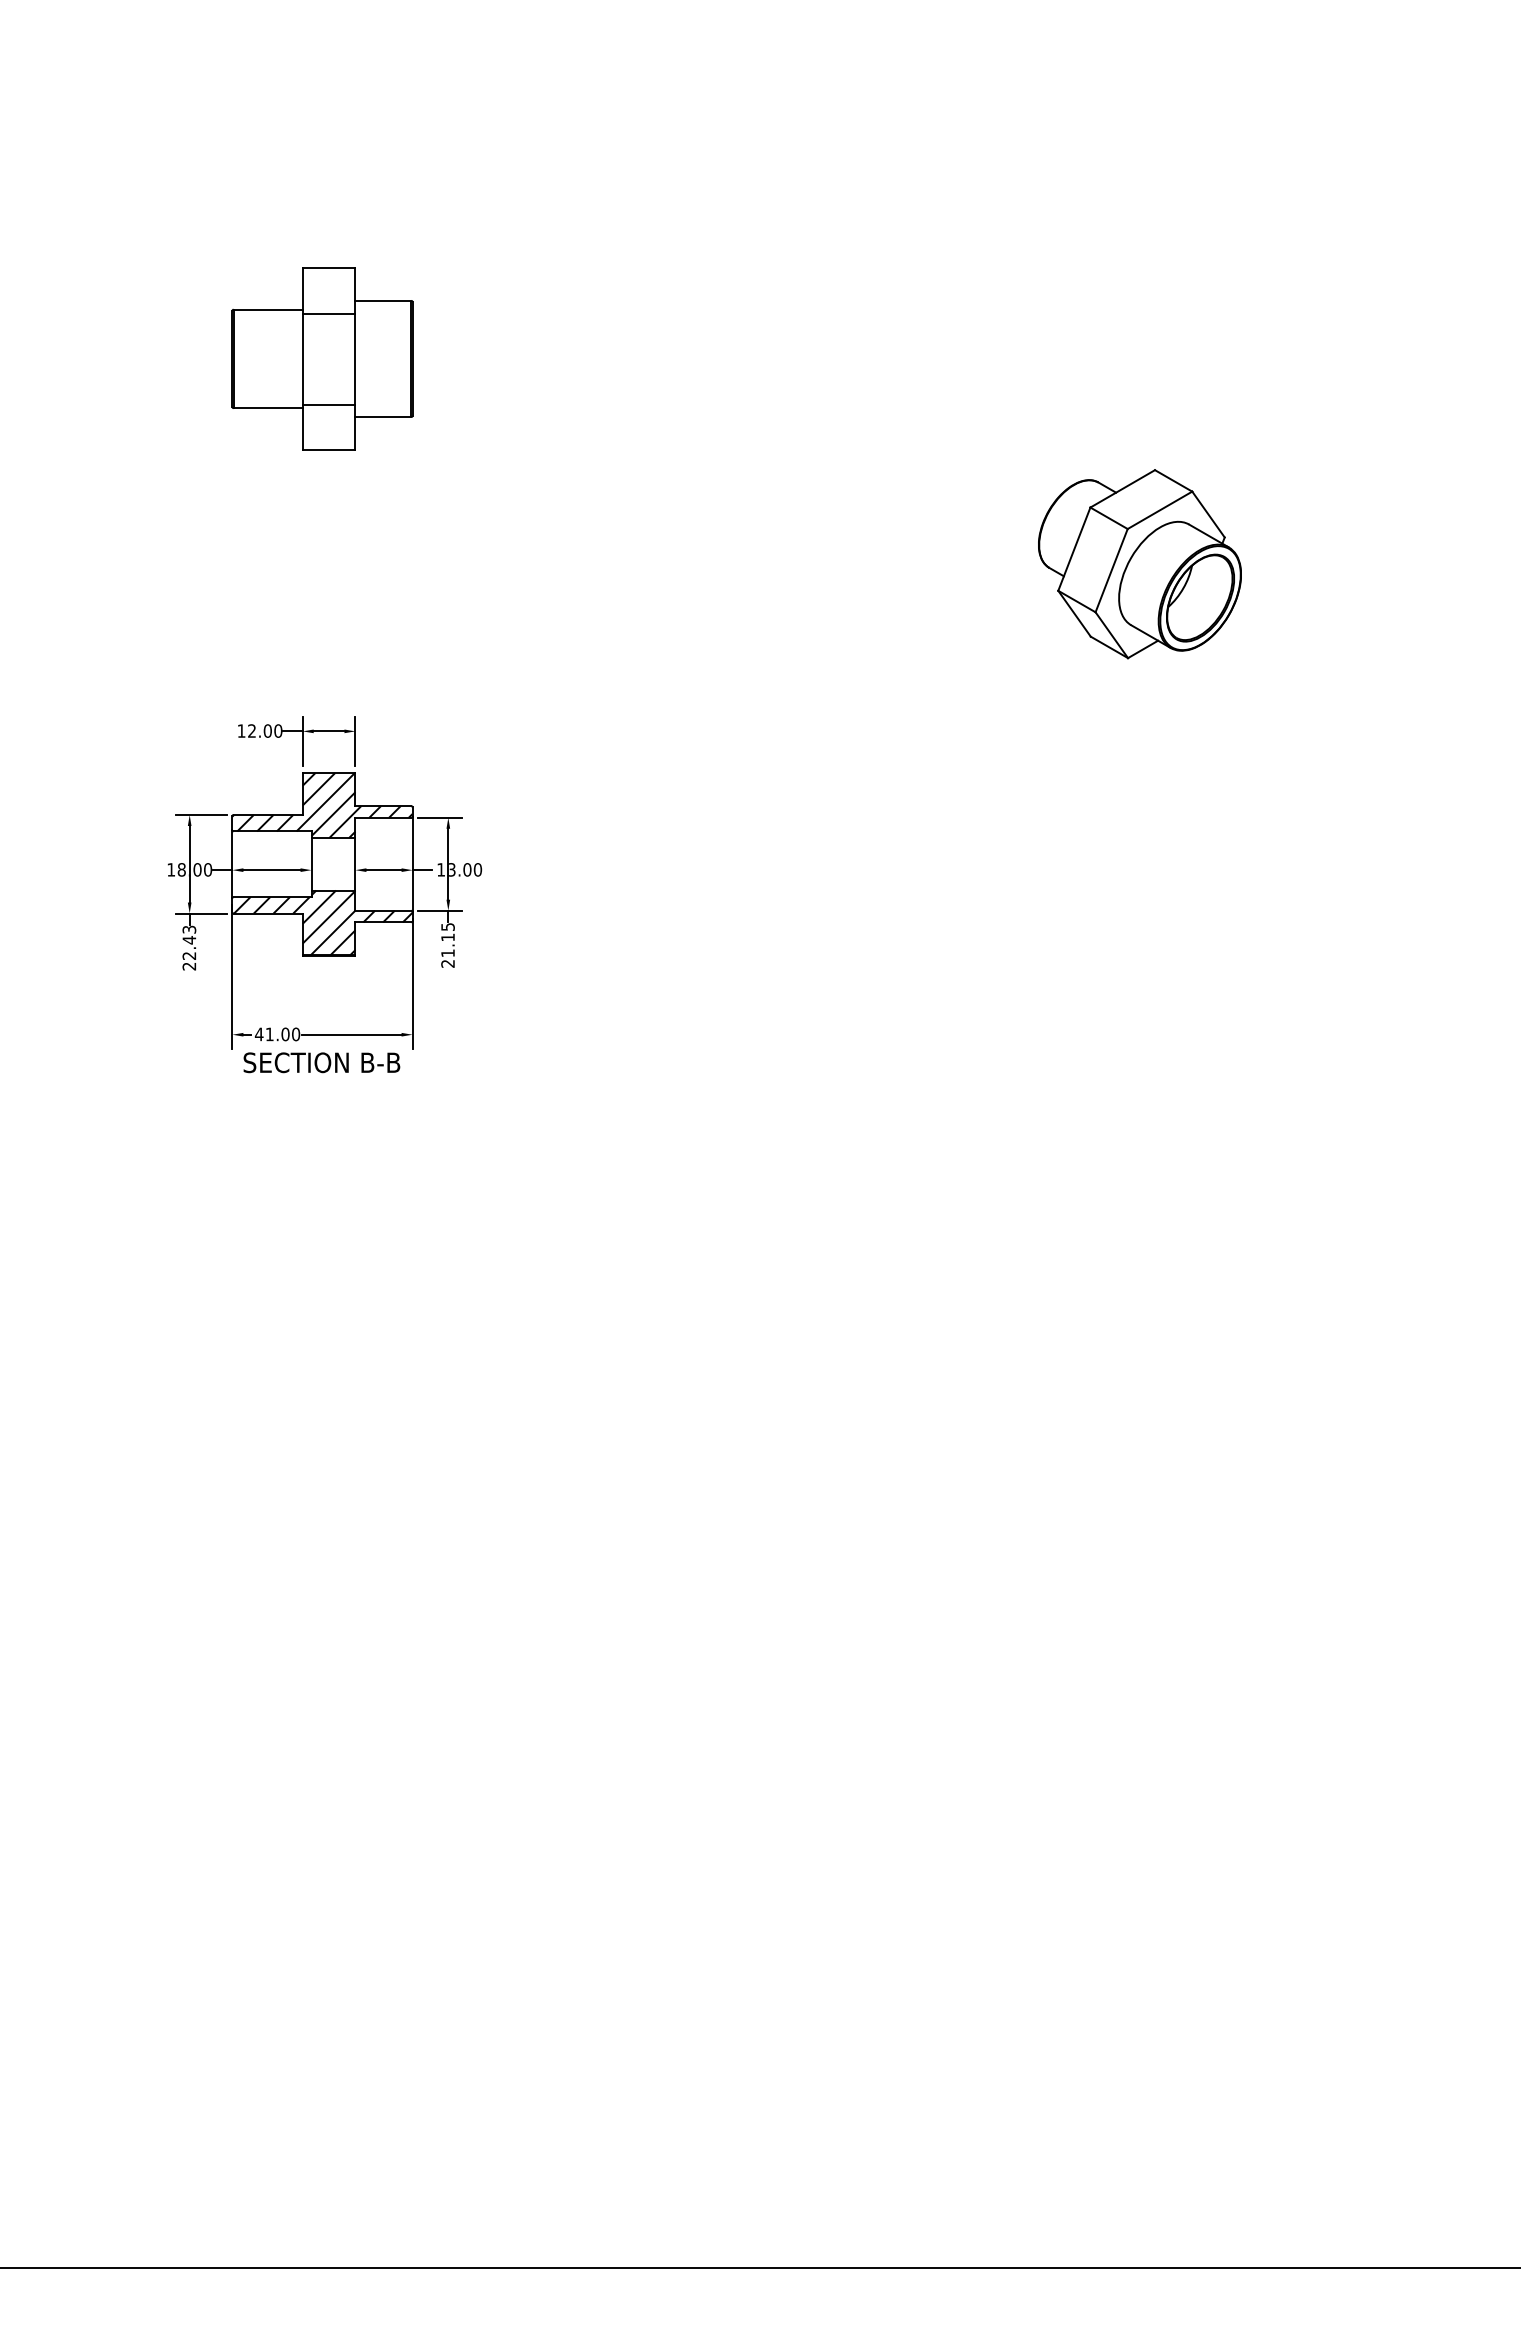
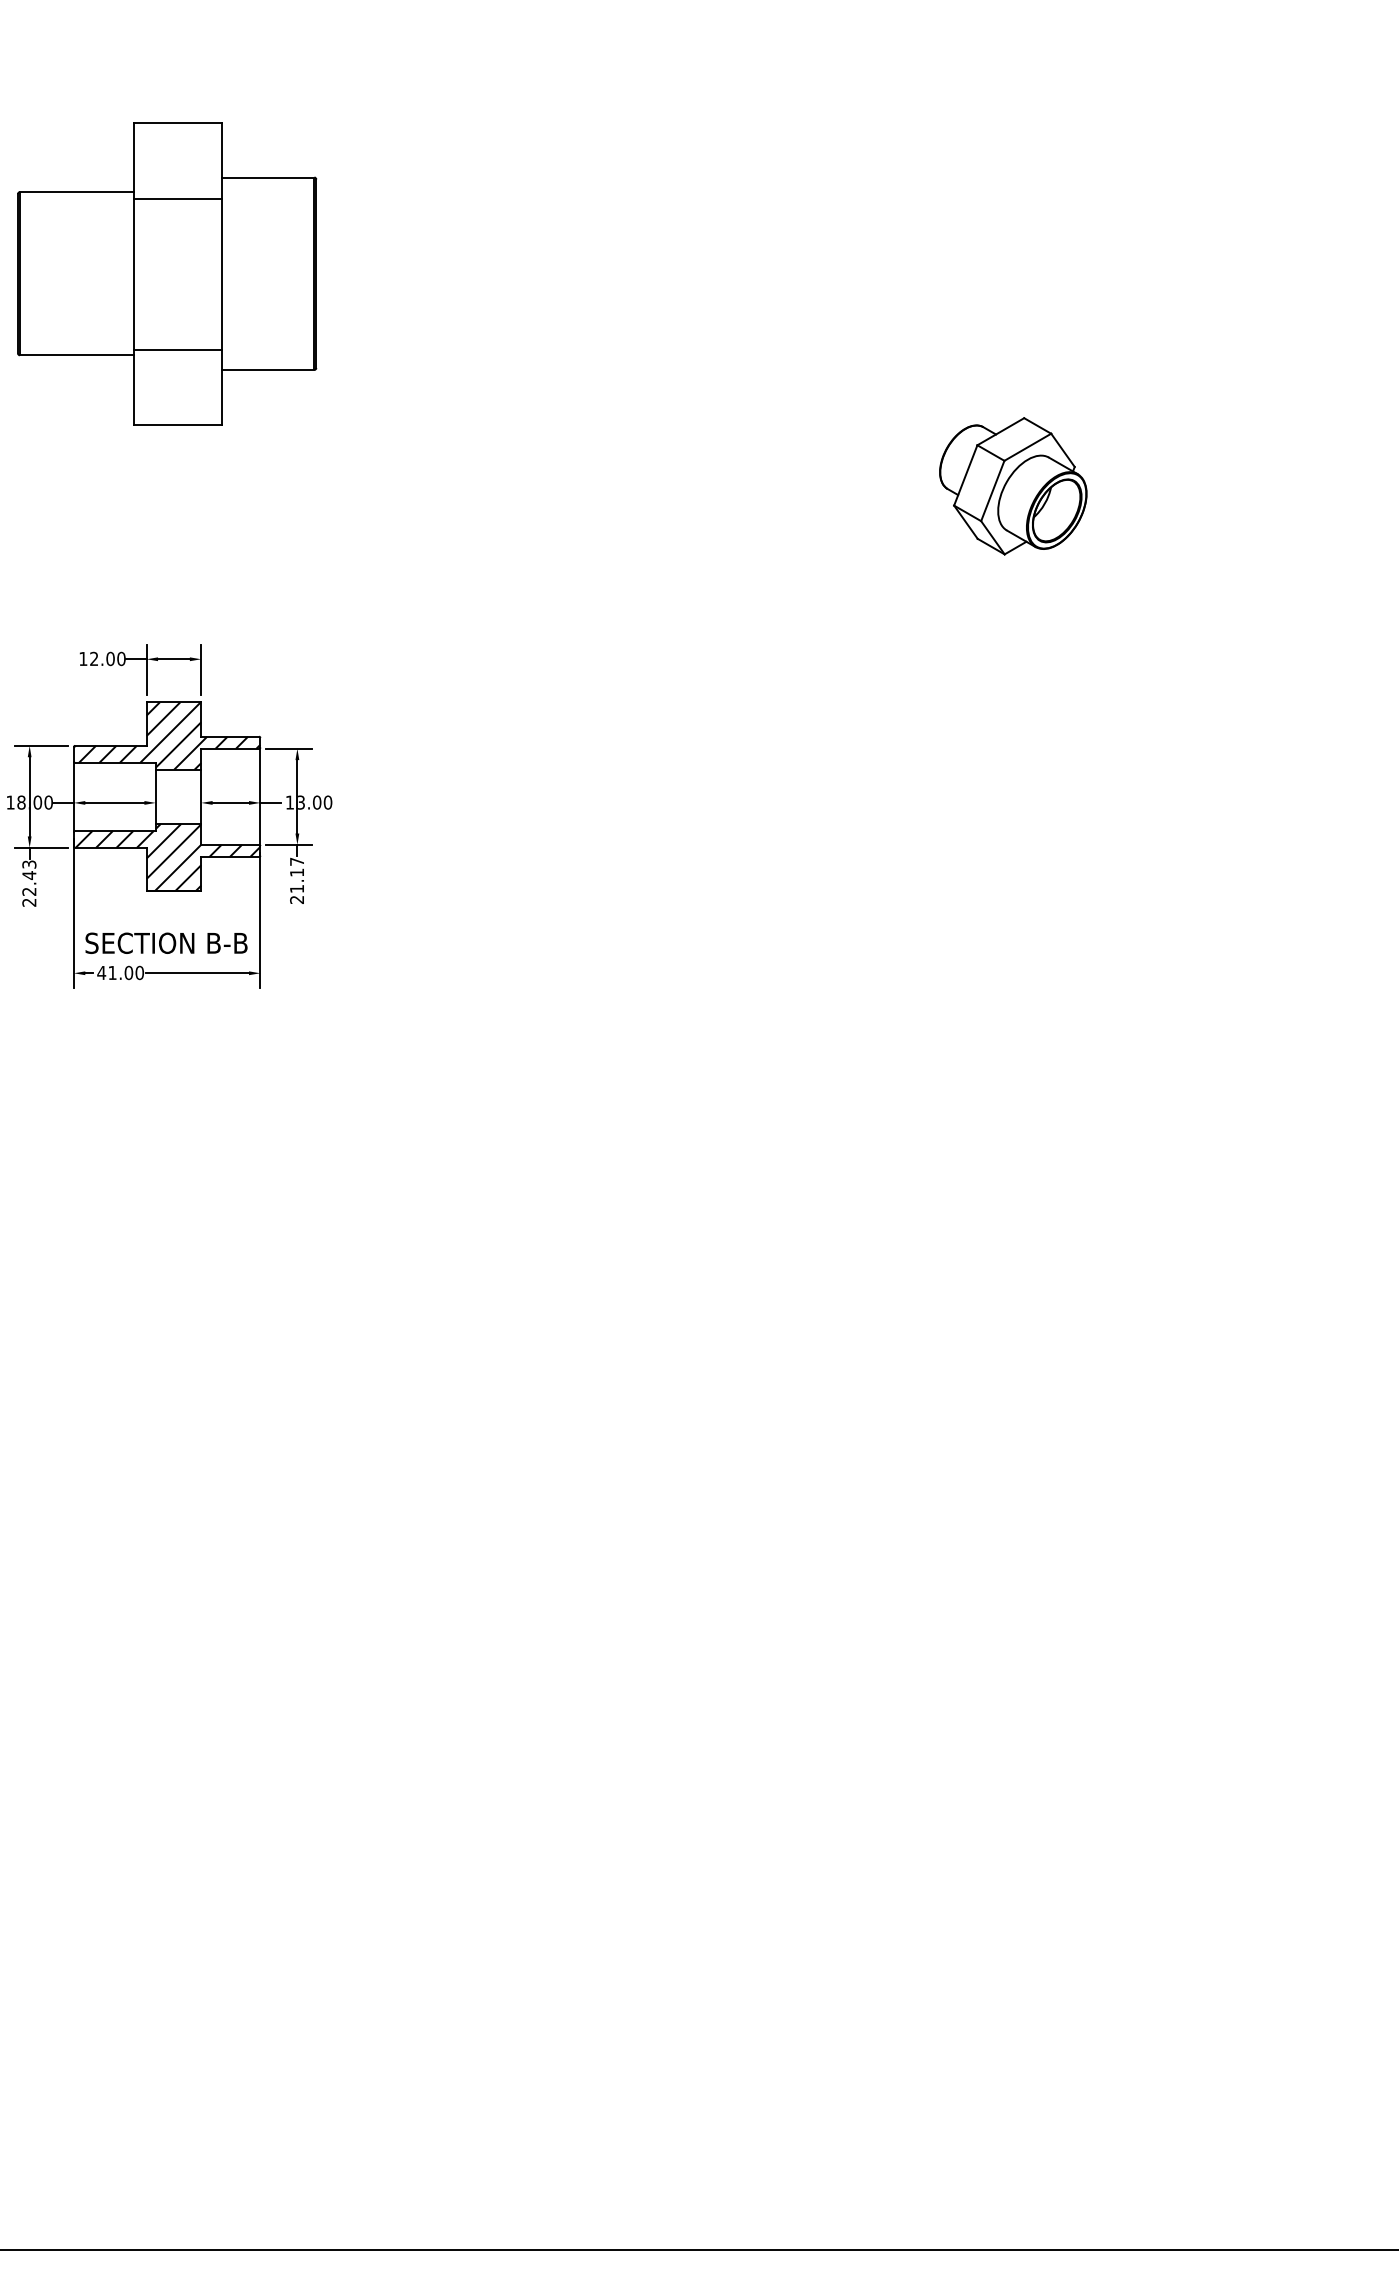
part: (322, 358) -> (167, 273), size x1.6
part: (1139, 564) -> (1012, 486), size x0.7
text: (447, 926) -> (296, 861), 21.15 -> 21.17
text: (321, 1062) -> (166, 943), moved

